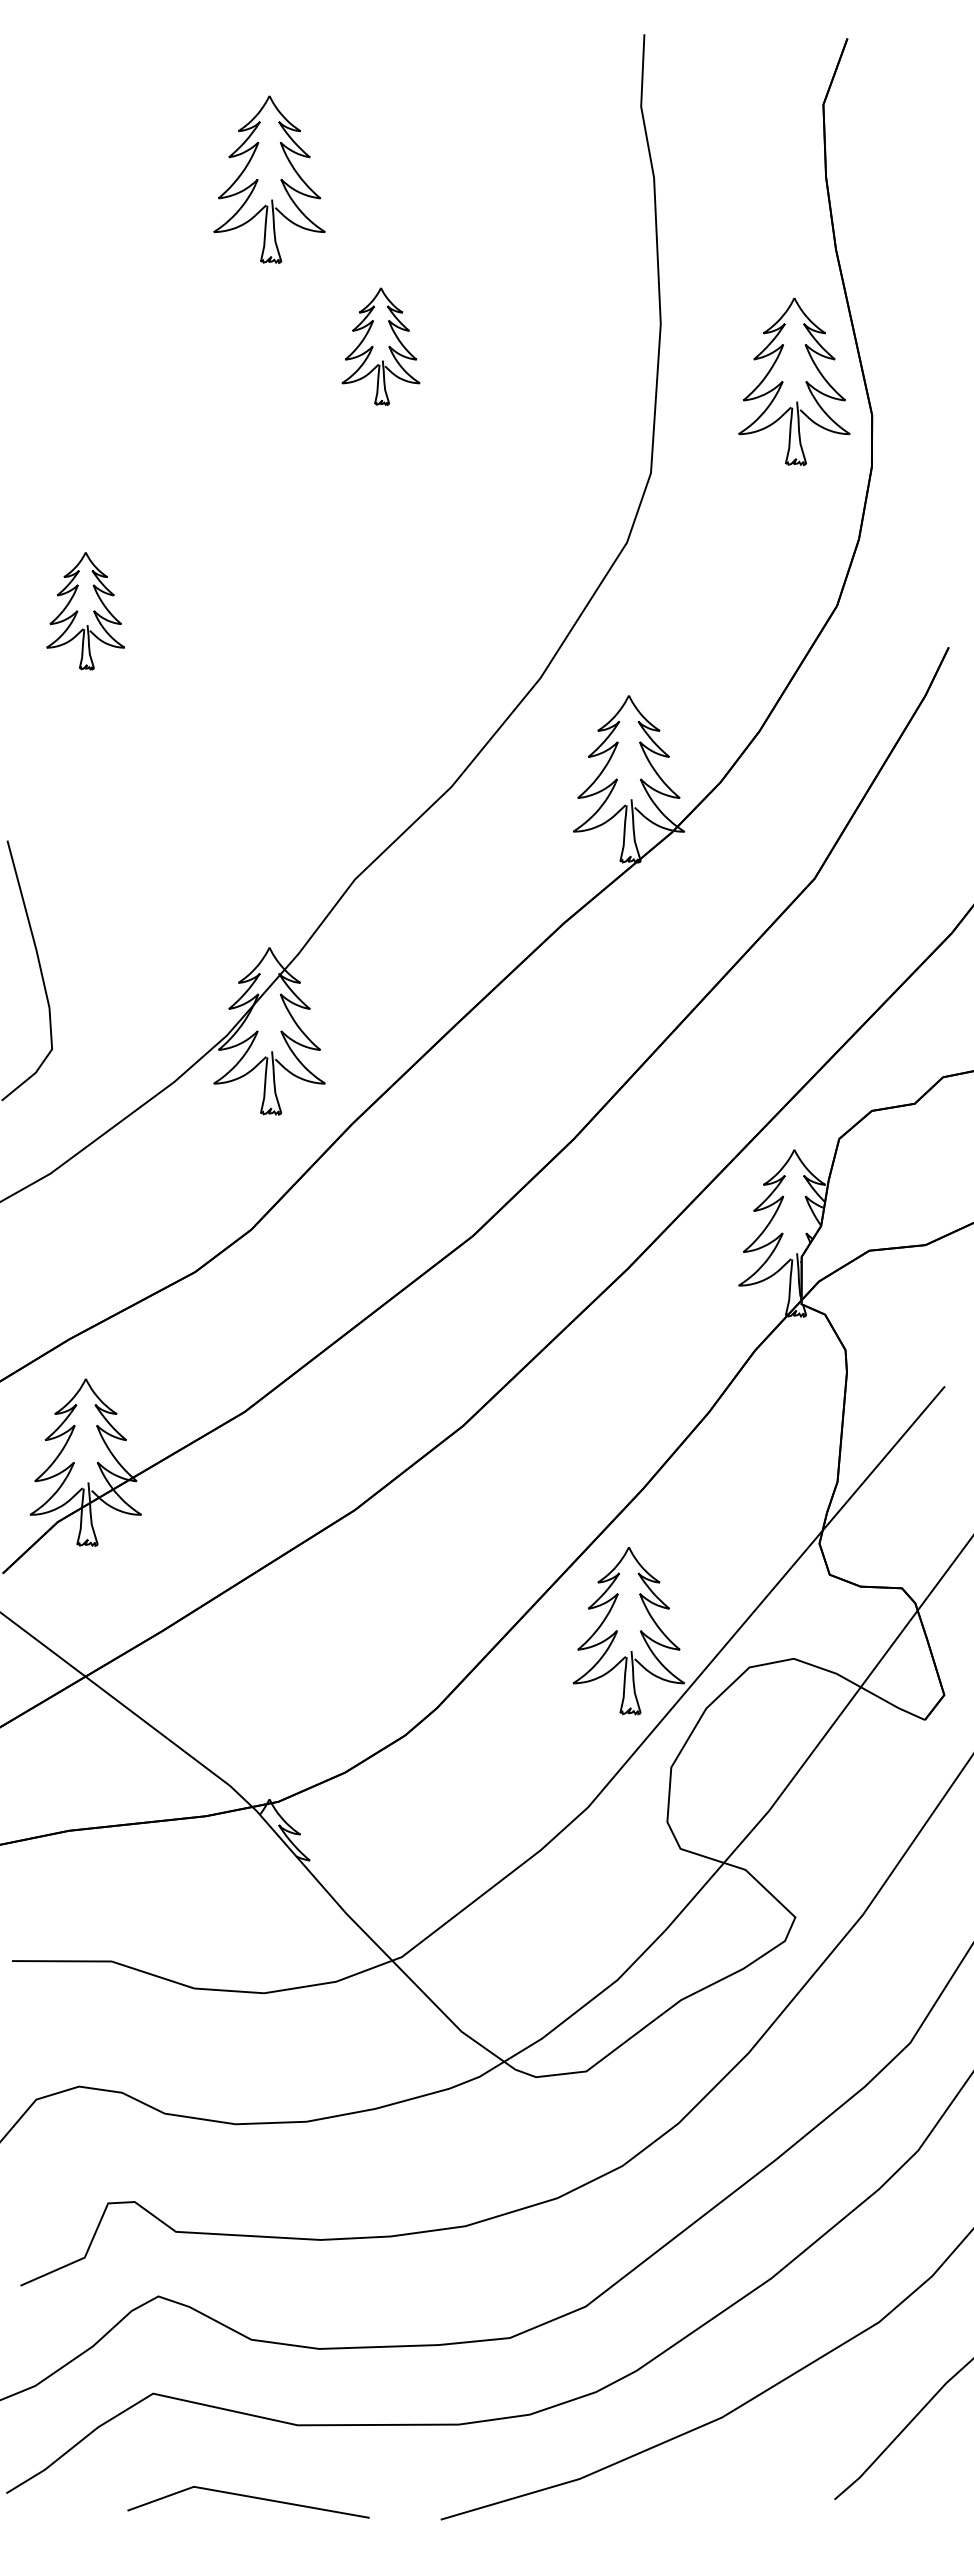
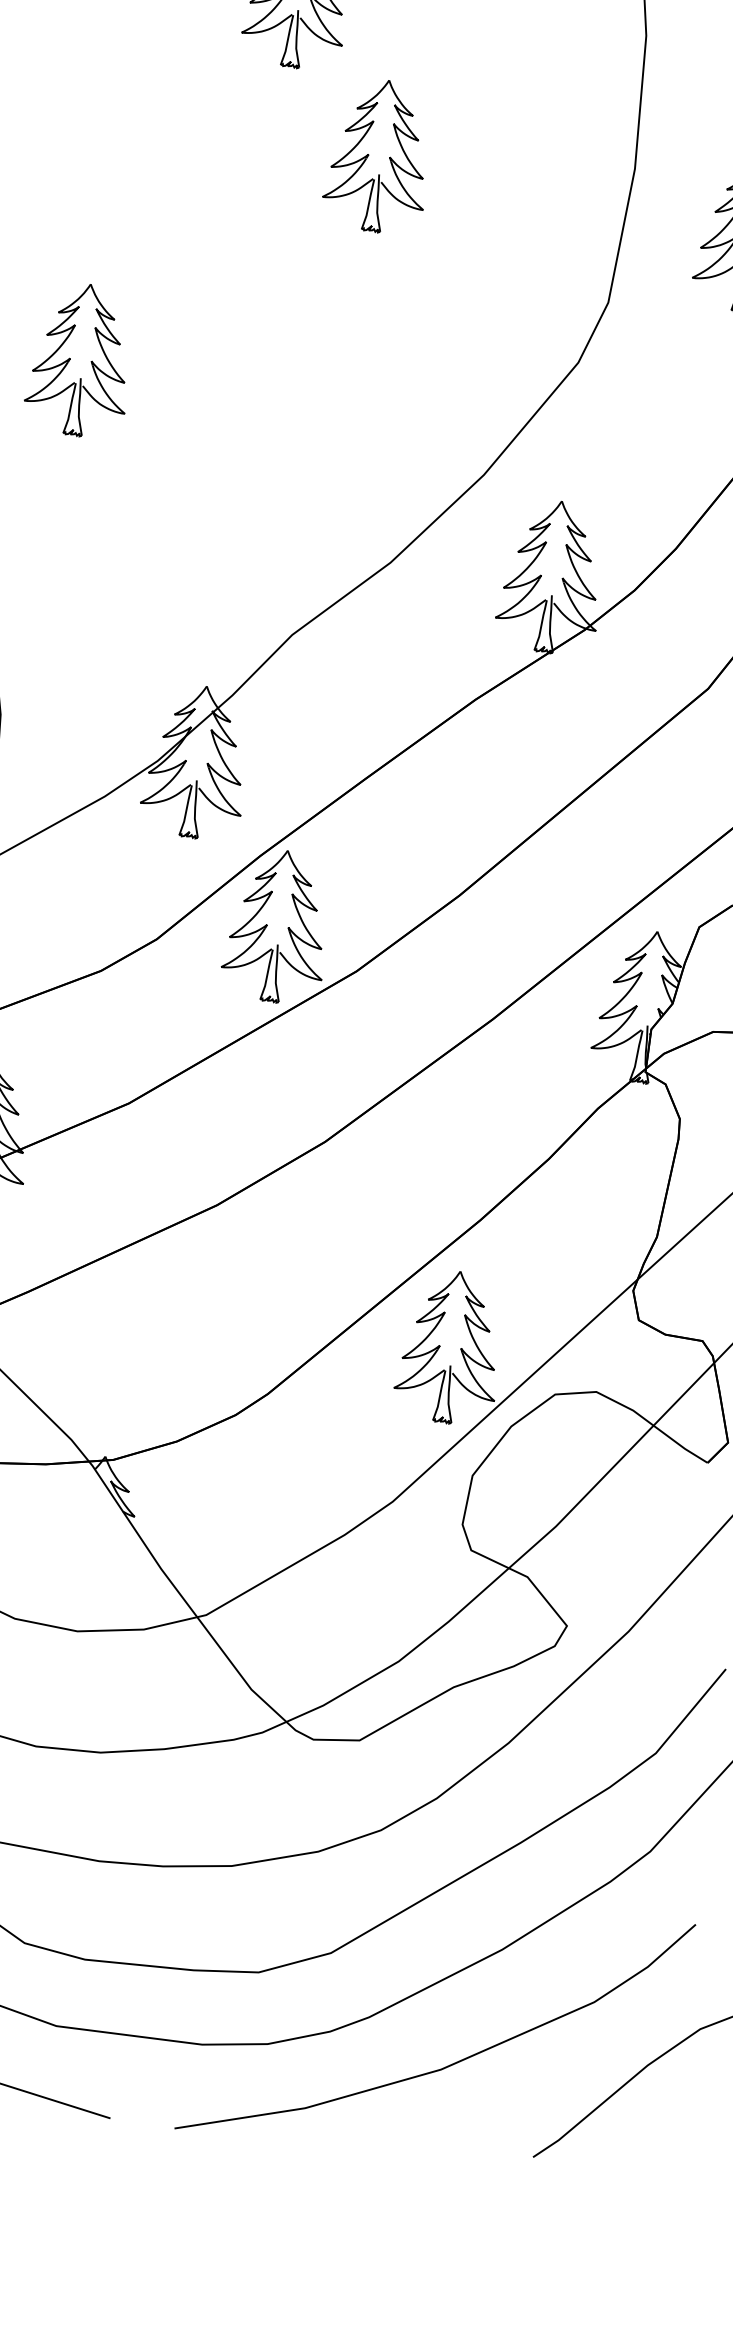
part: (380, 346) -> (378, 155), size x1.43
part: (85, 611) -> (80, 360), size x1.43
part: (381, 1198) -> (278, 926), added

